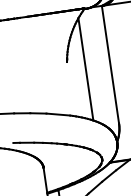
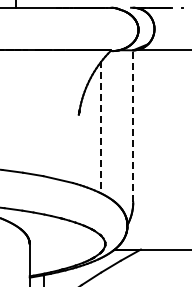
line: (110, 64) -> (133, 126), solid -> dashed
line: (86, 69) -> (101, 127), solid -> dashed

